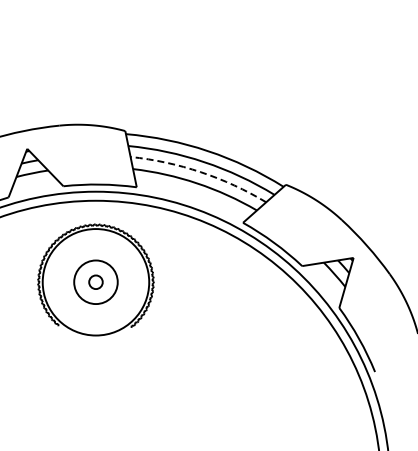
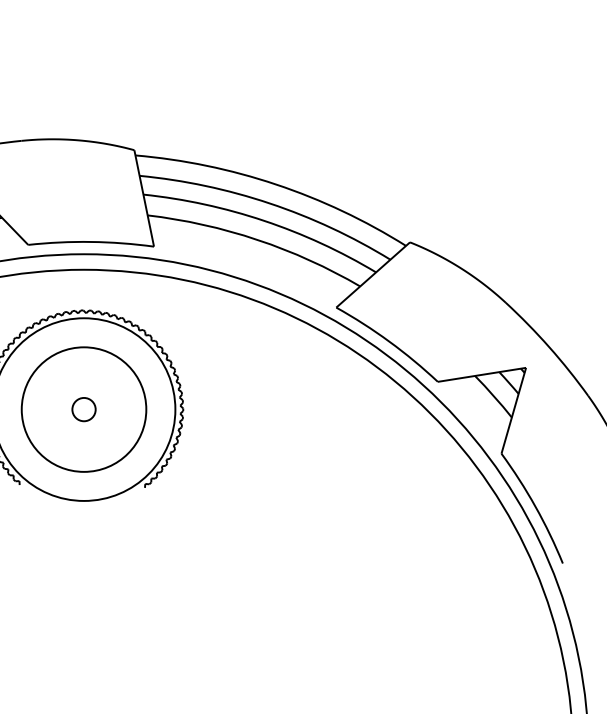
arc: (200, 172) -> (263, 221), dashed -> solid
circle: (95, 281) -> (83, 408), size x1.67

